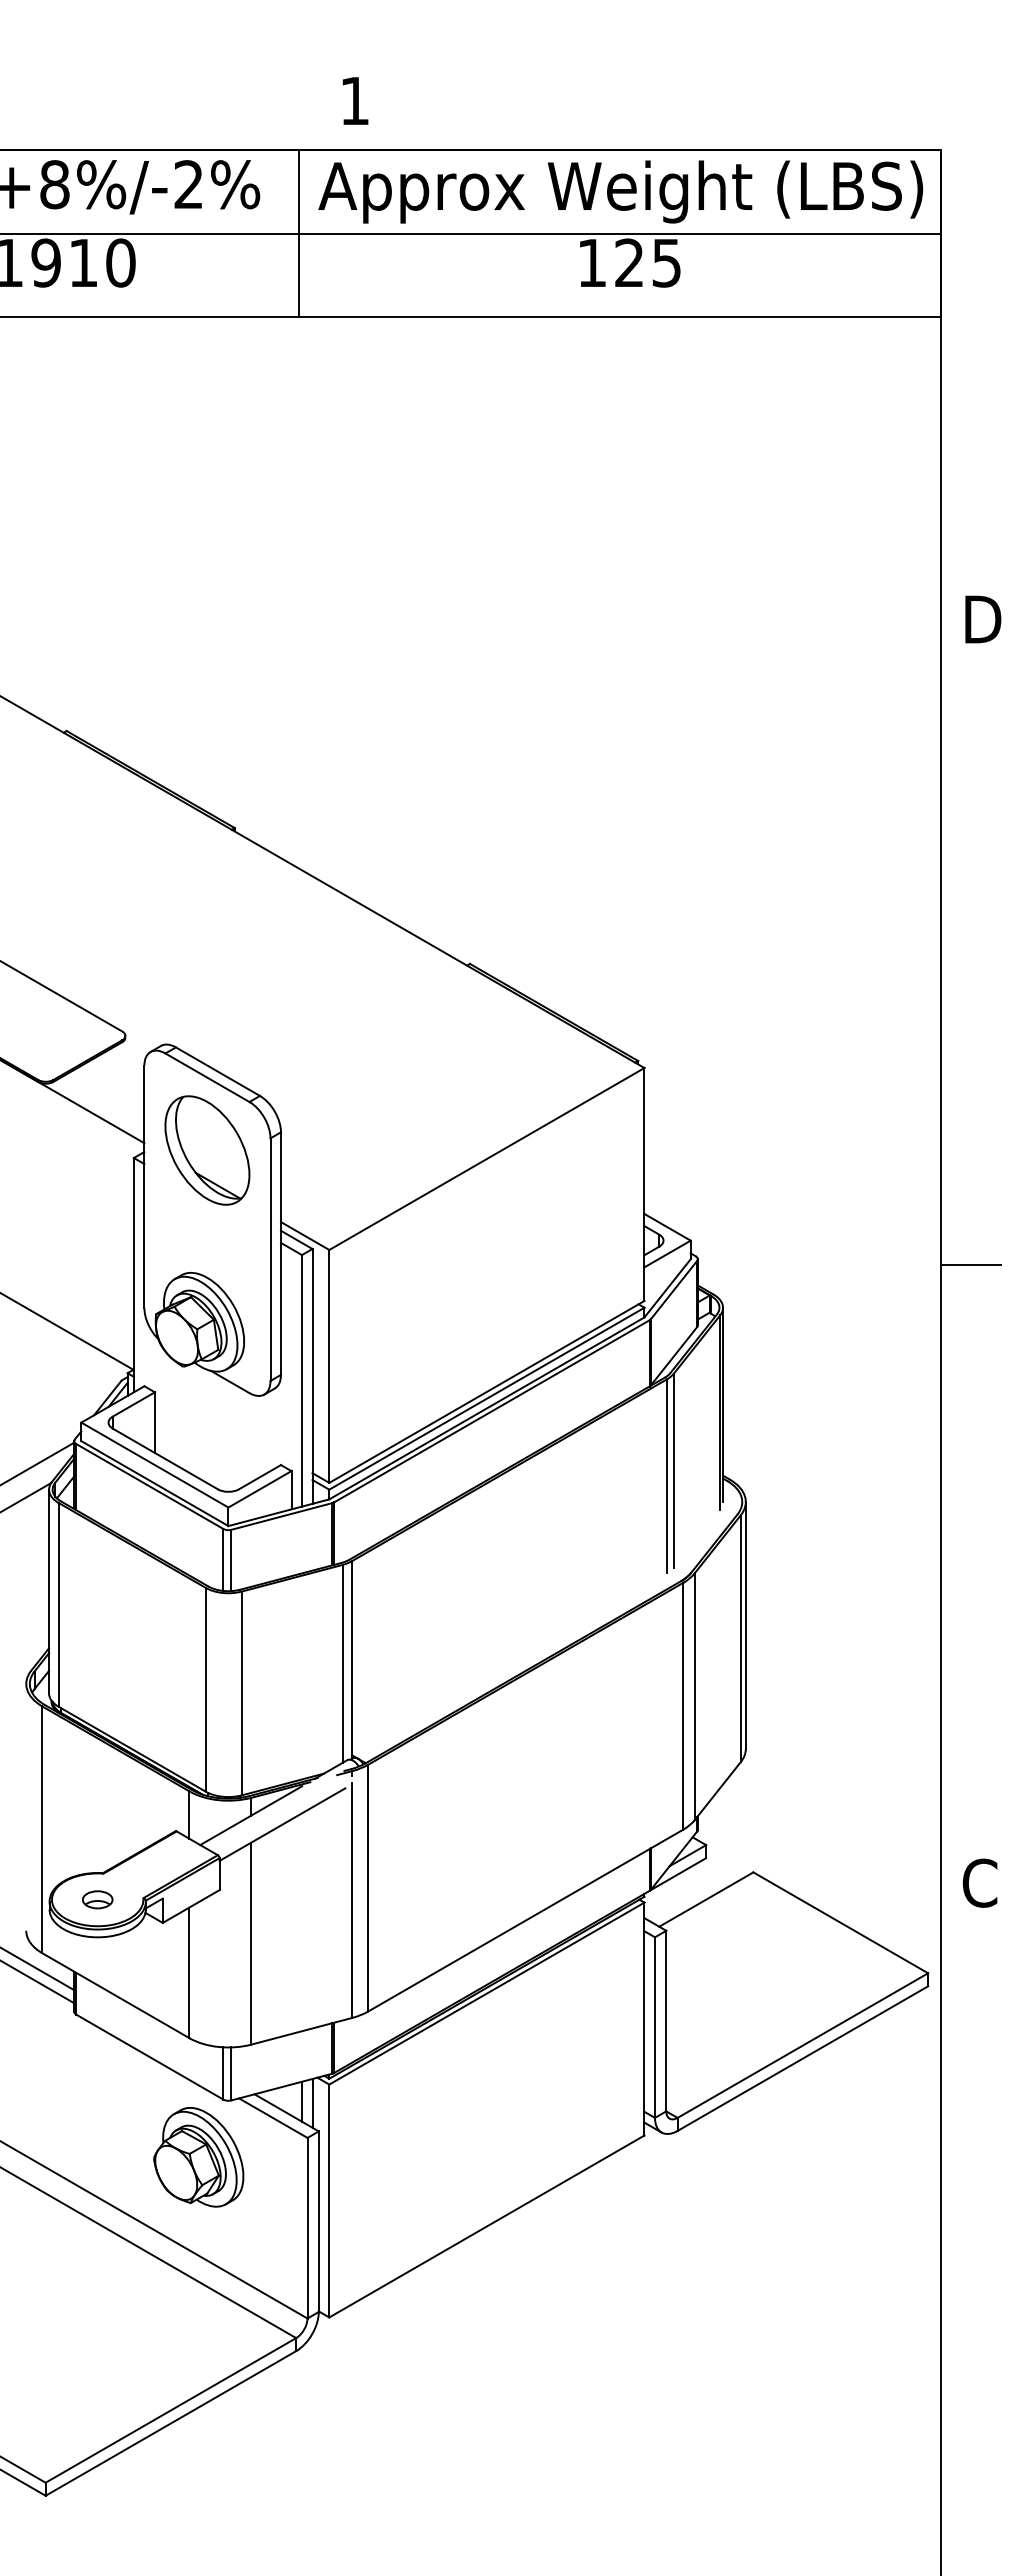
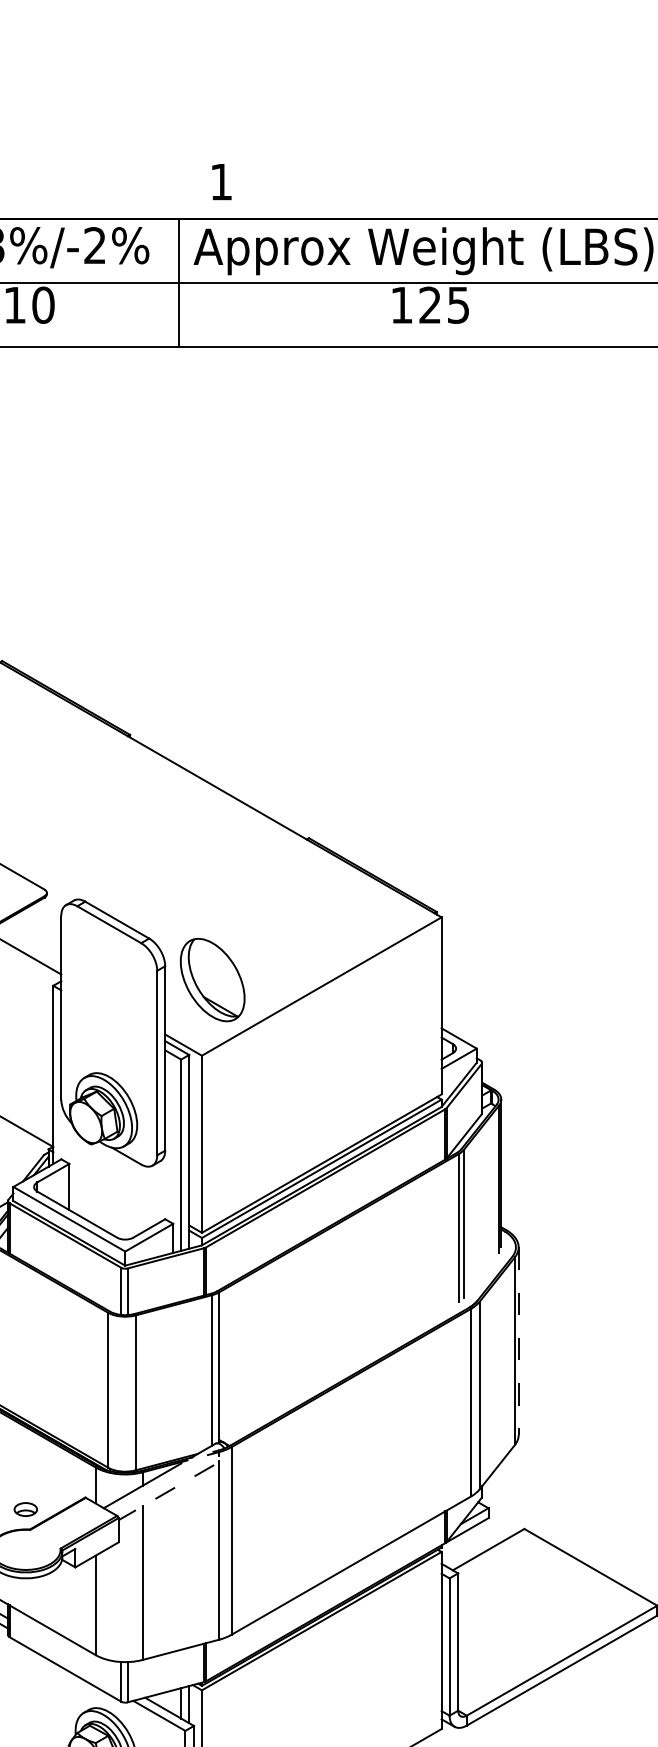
part: (207, 1150) -> (212, 980), moved
line: (745, 1625) -> (518, 1341), solid -> dashed
line: (282, 1824) -> (166, 1492), solid -> dashed
part: (97, 1899) -> (25, 1509), moved

